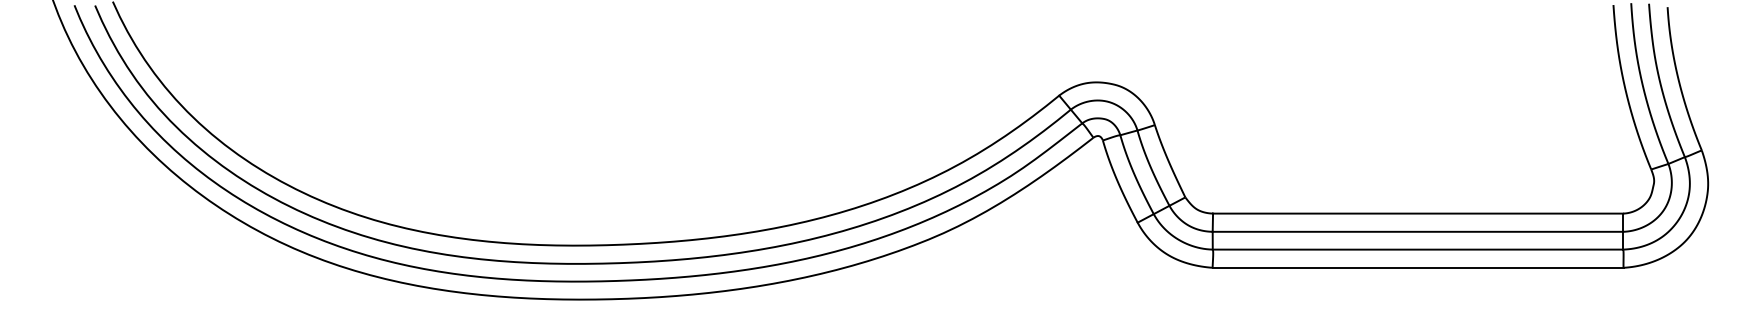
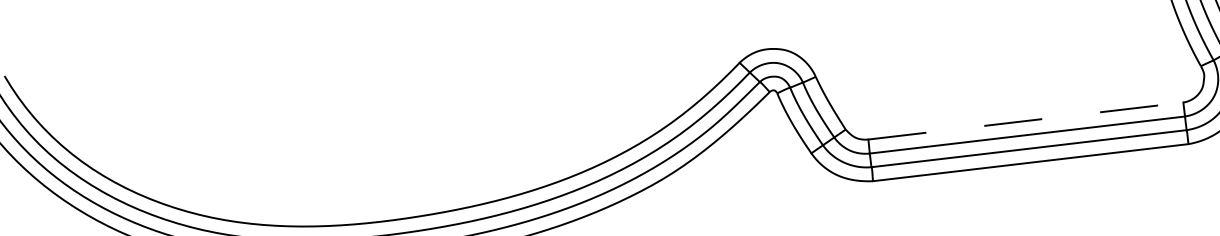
line: (1418, 213) -> (1026, 120), solid -> dashed

